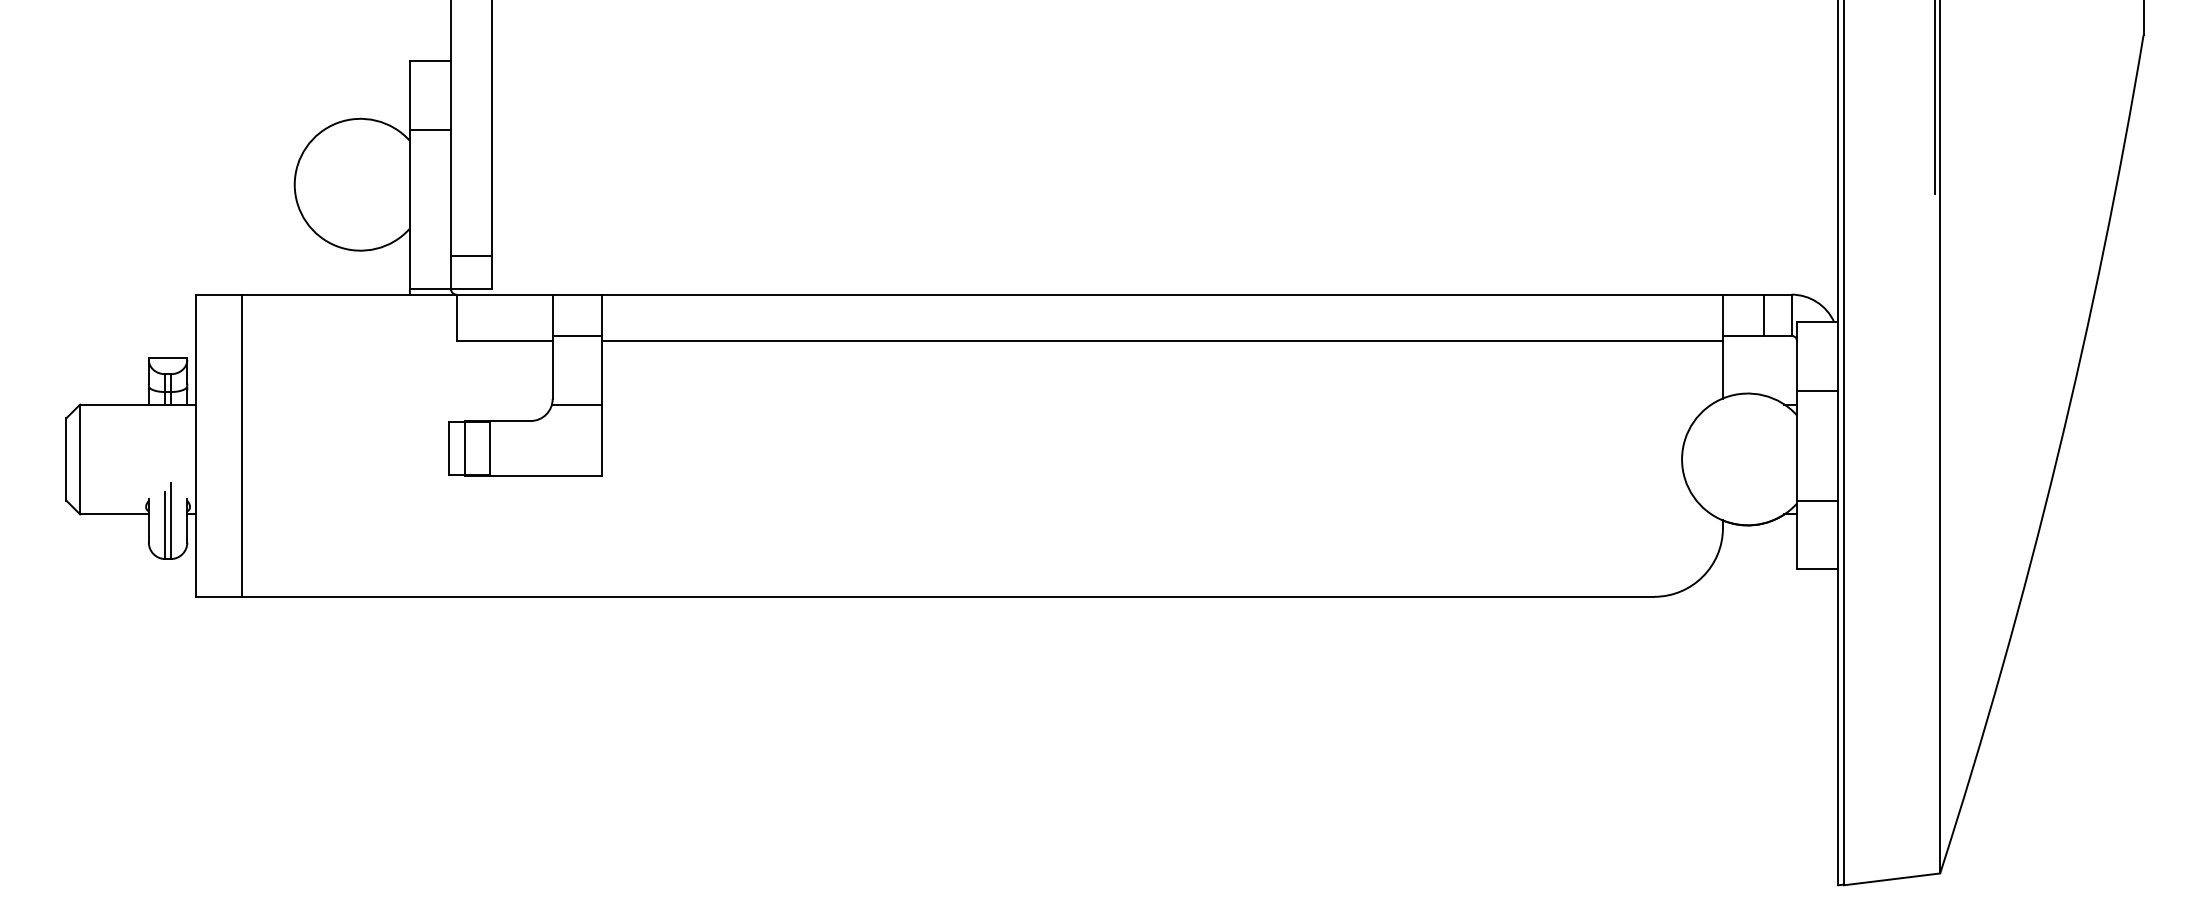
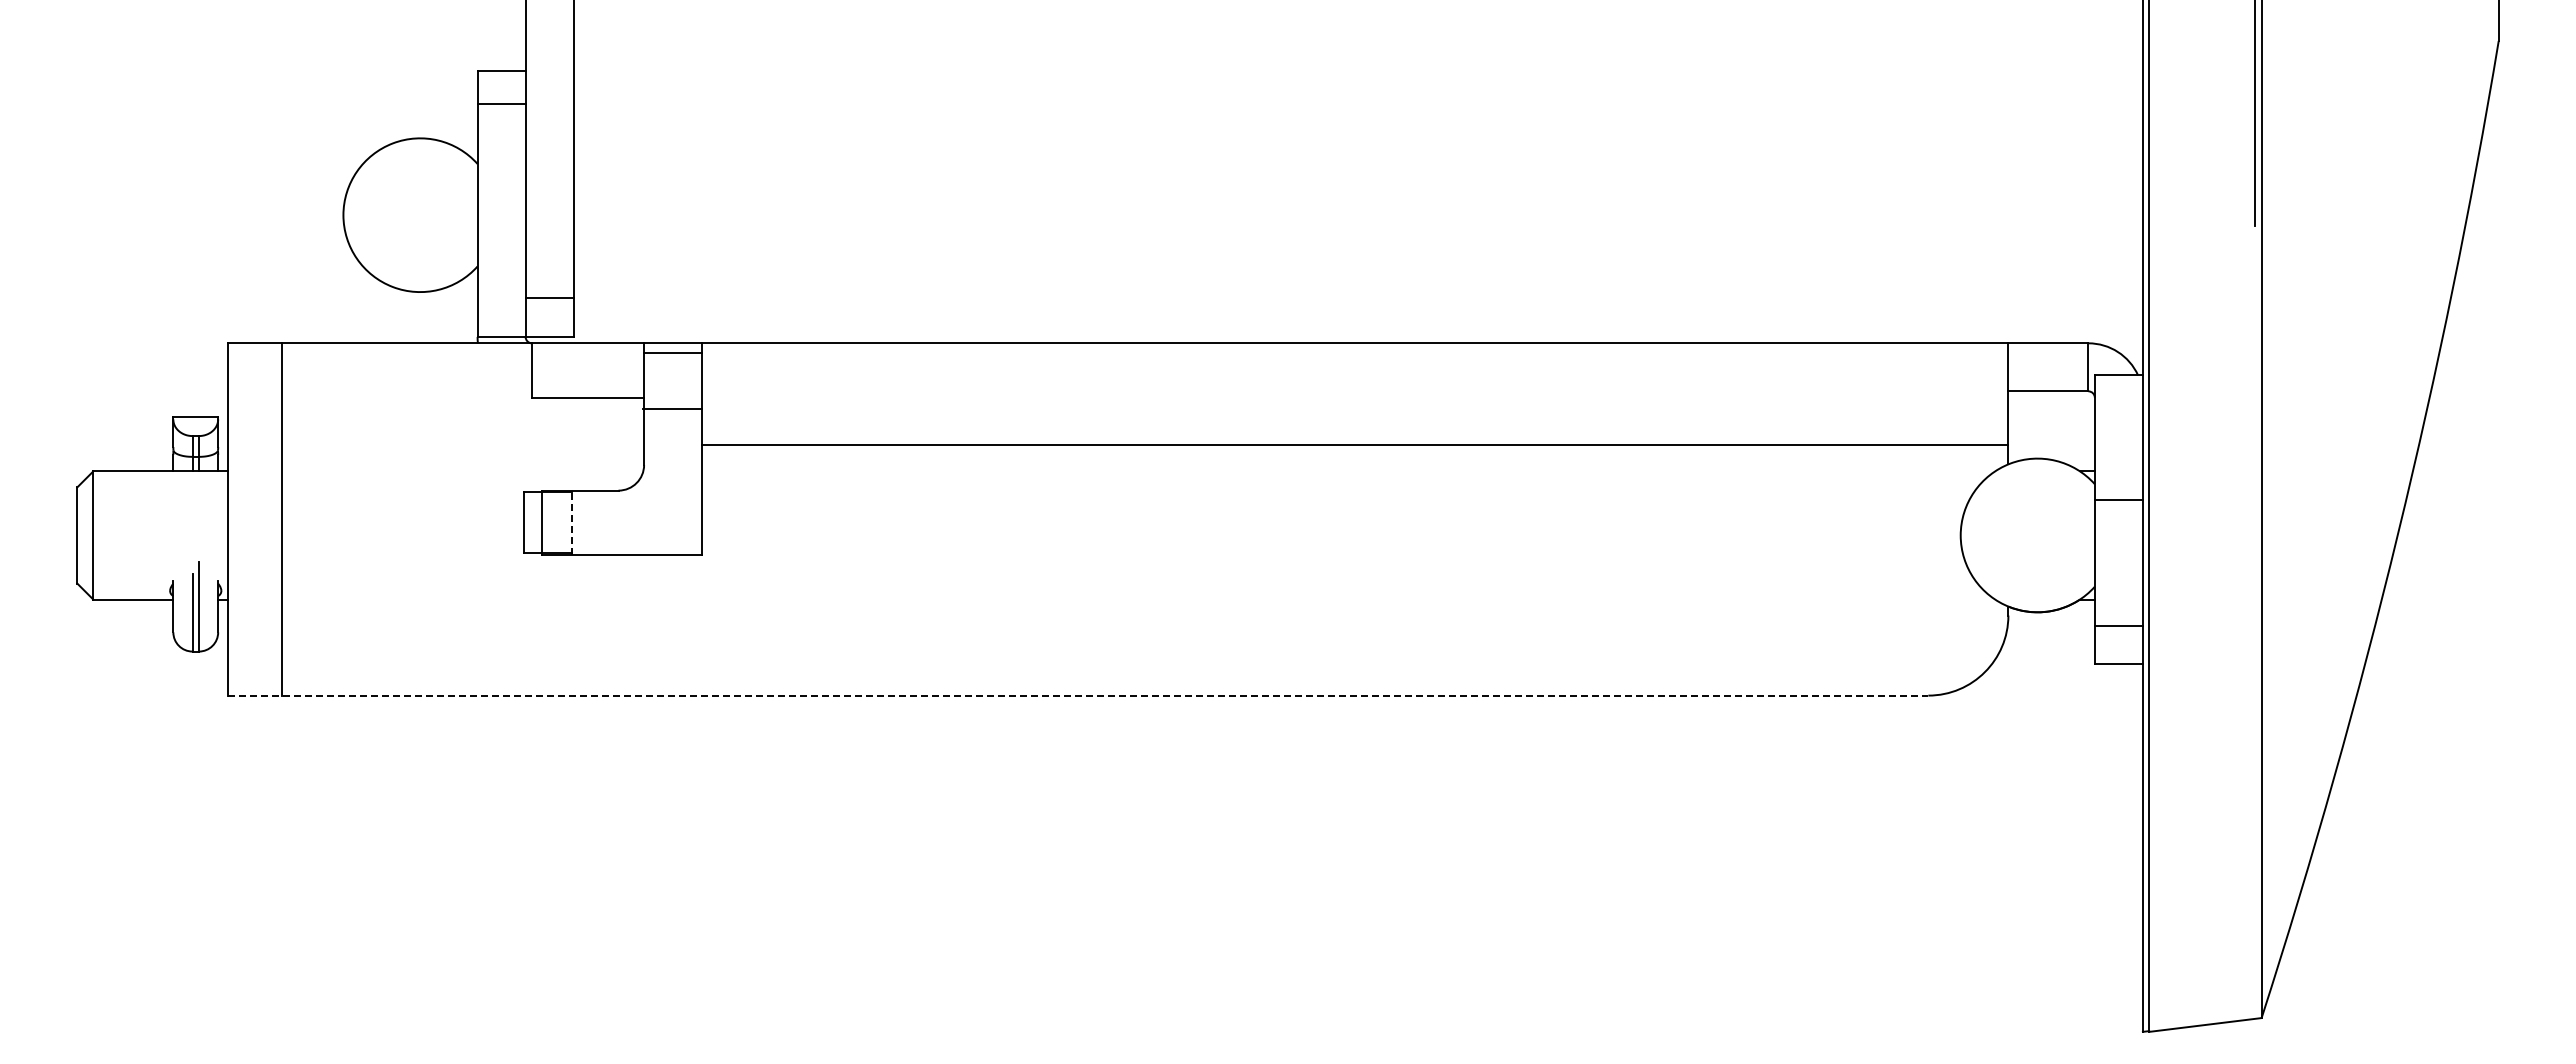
line: (430, 130) -> (501, 104), moved
line: (1764, 315) -> (2056, 367), removed
line: (577, 335) -> (672, 353), moved
line: (1162, 341) -> (1354, 444), moved
line: (1817, 390) -> (2118, 500), moved
line: (577, 404) -> (672, 409), moved
line: (490, 448) -> (571, 522), solid -> dashed
line: (1817, 500) -> (2118, 625), moved
line: (925, 596) -> (1078, 695), solid -> dashed

